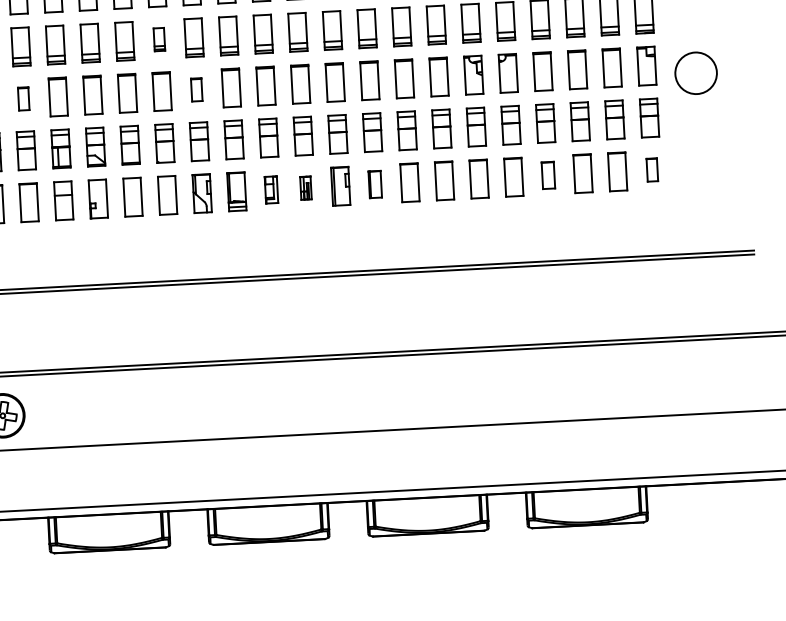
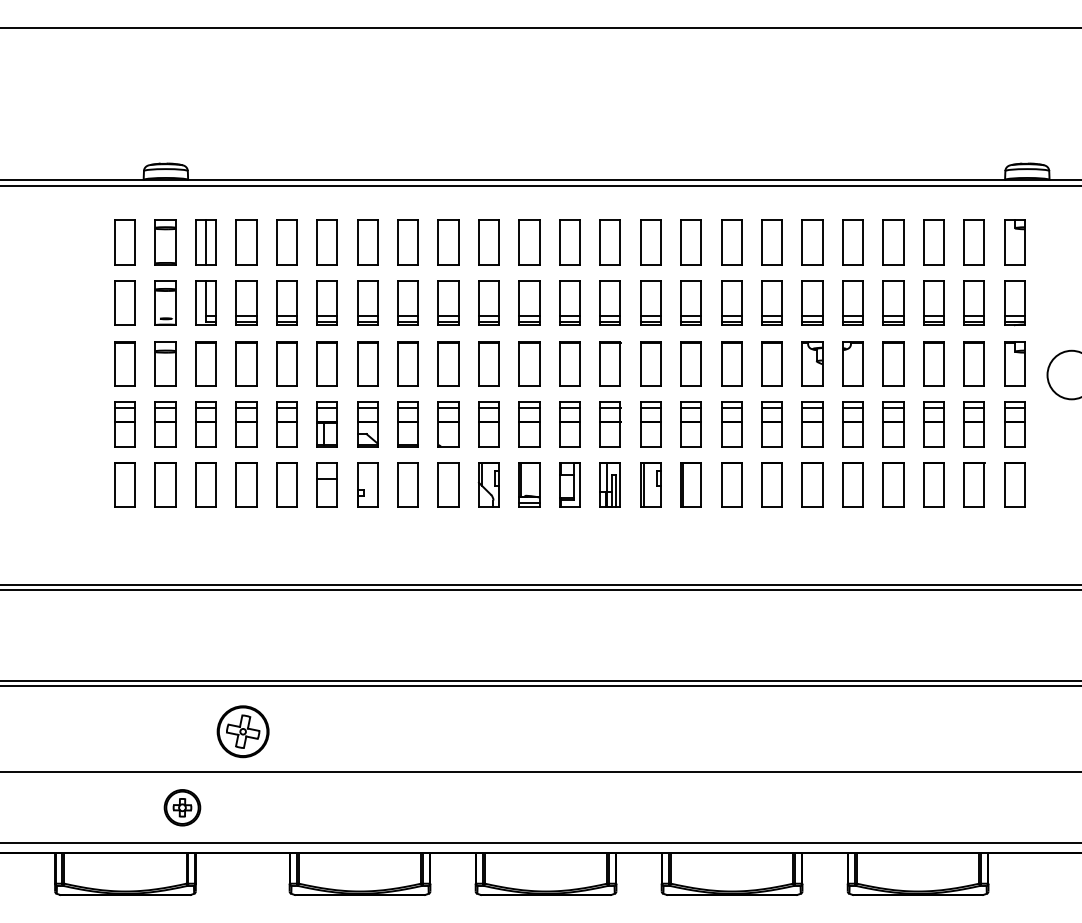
part: (159, 39) -> (448, 302), size x1.67
part: (196, 89) -> (488, 363), size x1.67
part: (23, 98) -> (286, 363), size x1.67
part: (652, 169) -> (1014, 484), size x1.67
part: (548, 174) -> (893, 484), size x1.43
part: (374, 184) -> (690, 484), size x1.43
part: (305, 187) -> (609, 484), size x1.67
part: (271, 189) -> (569, 484), size x1.43

